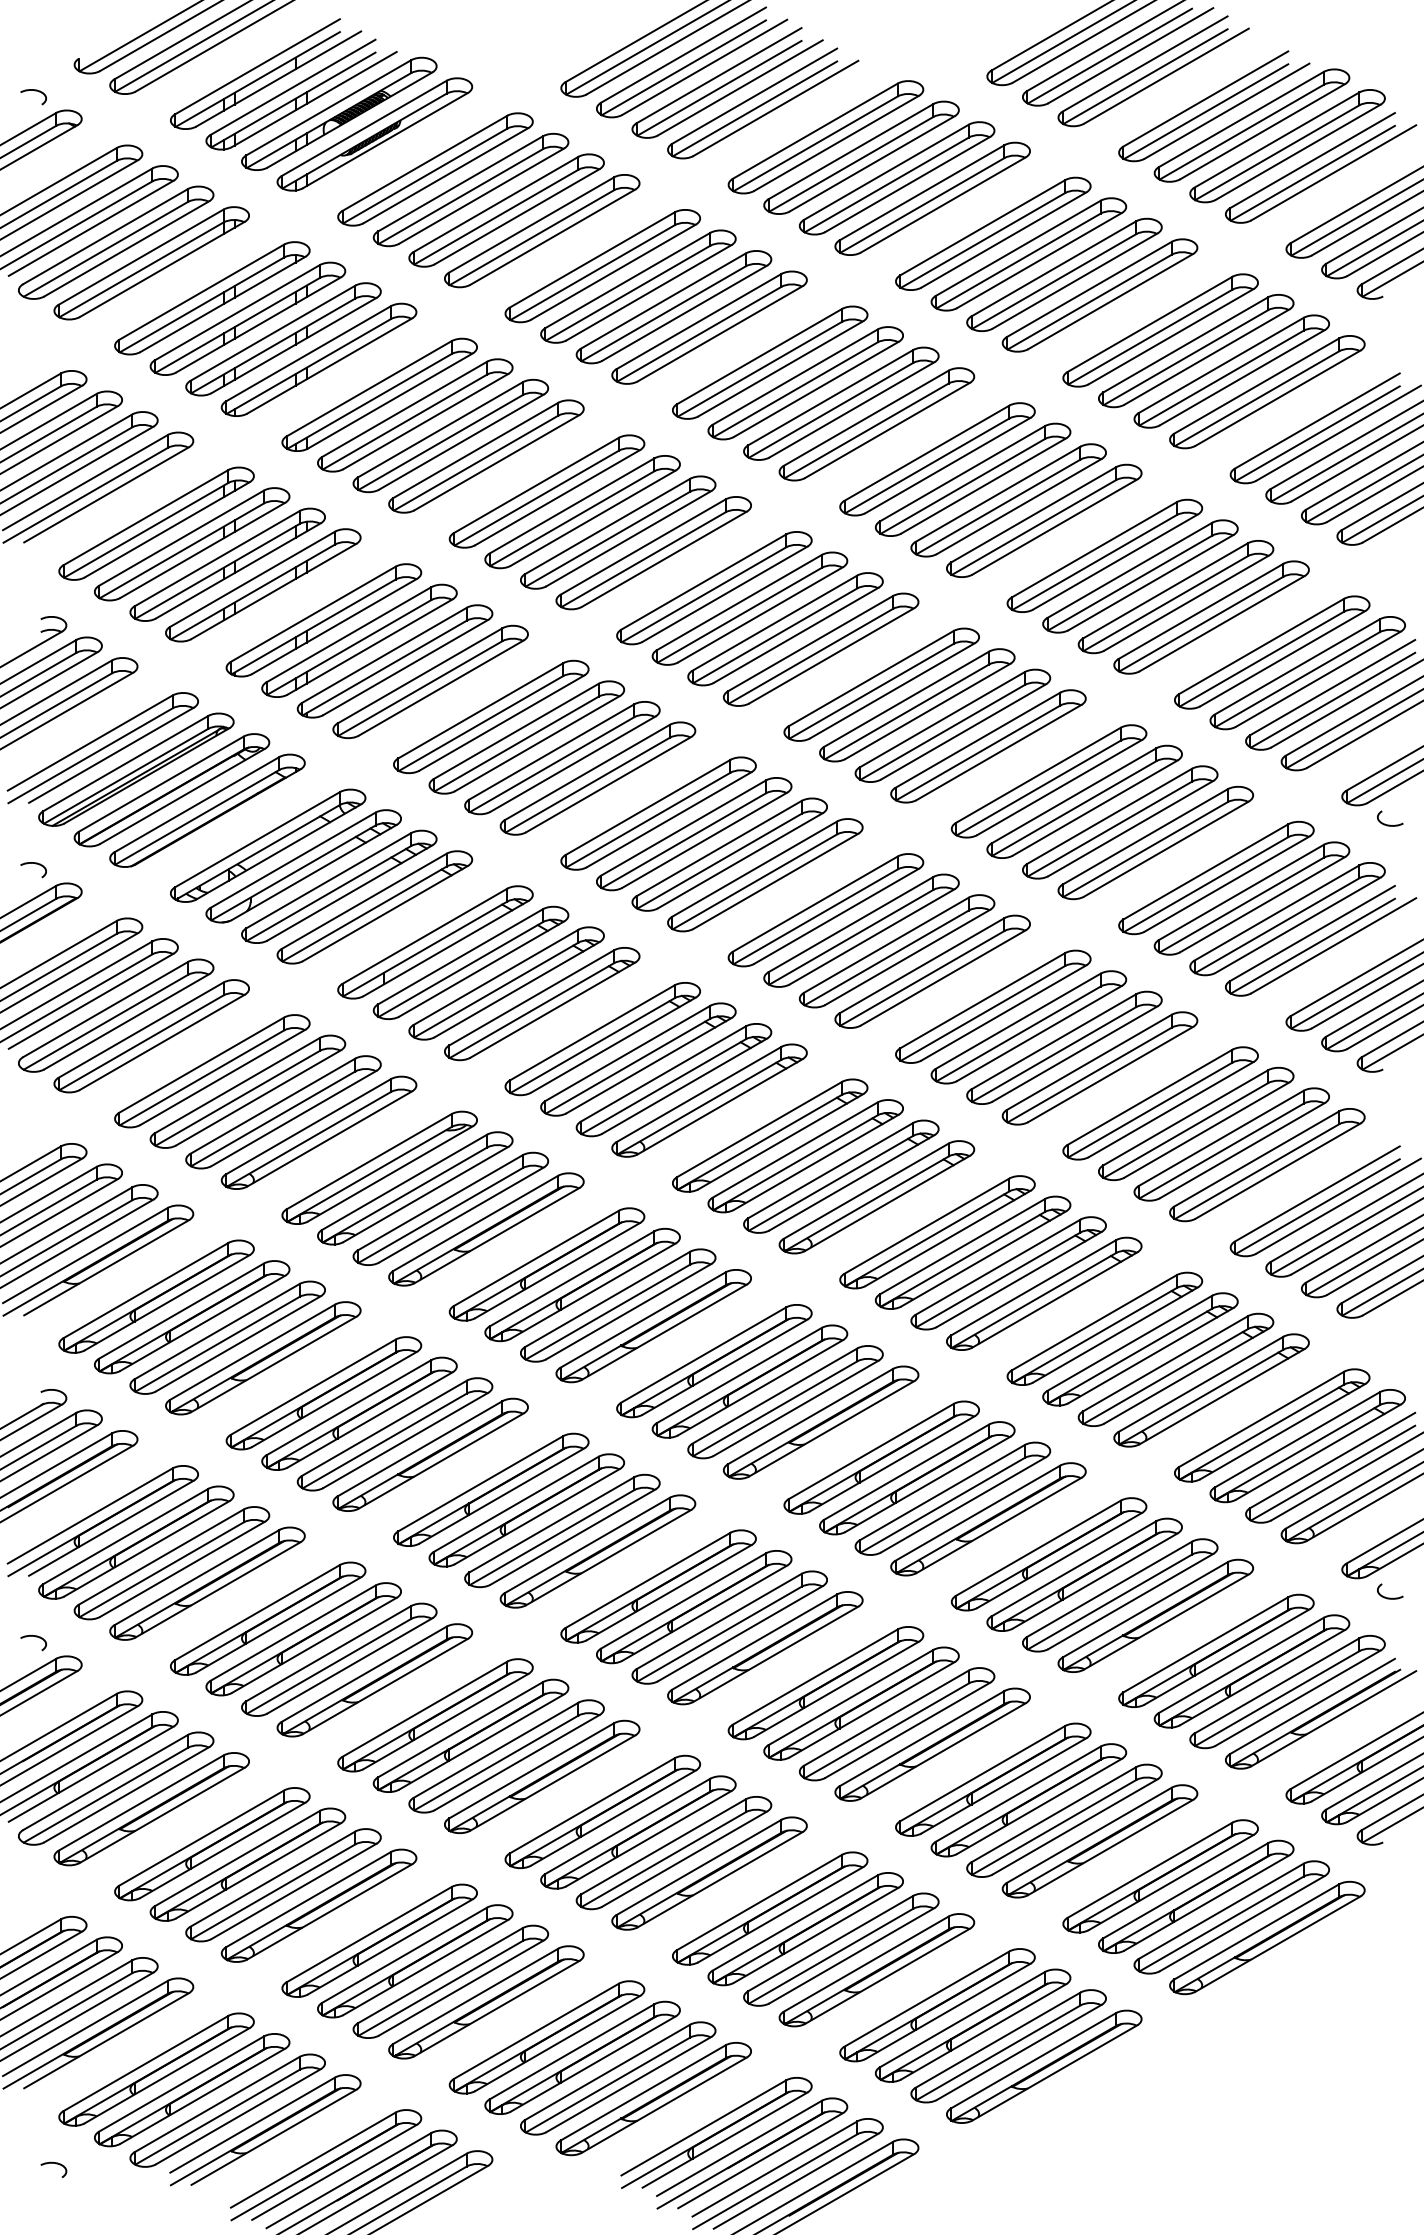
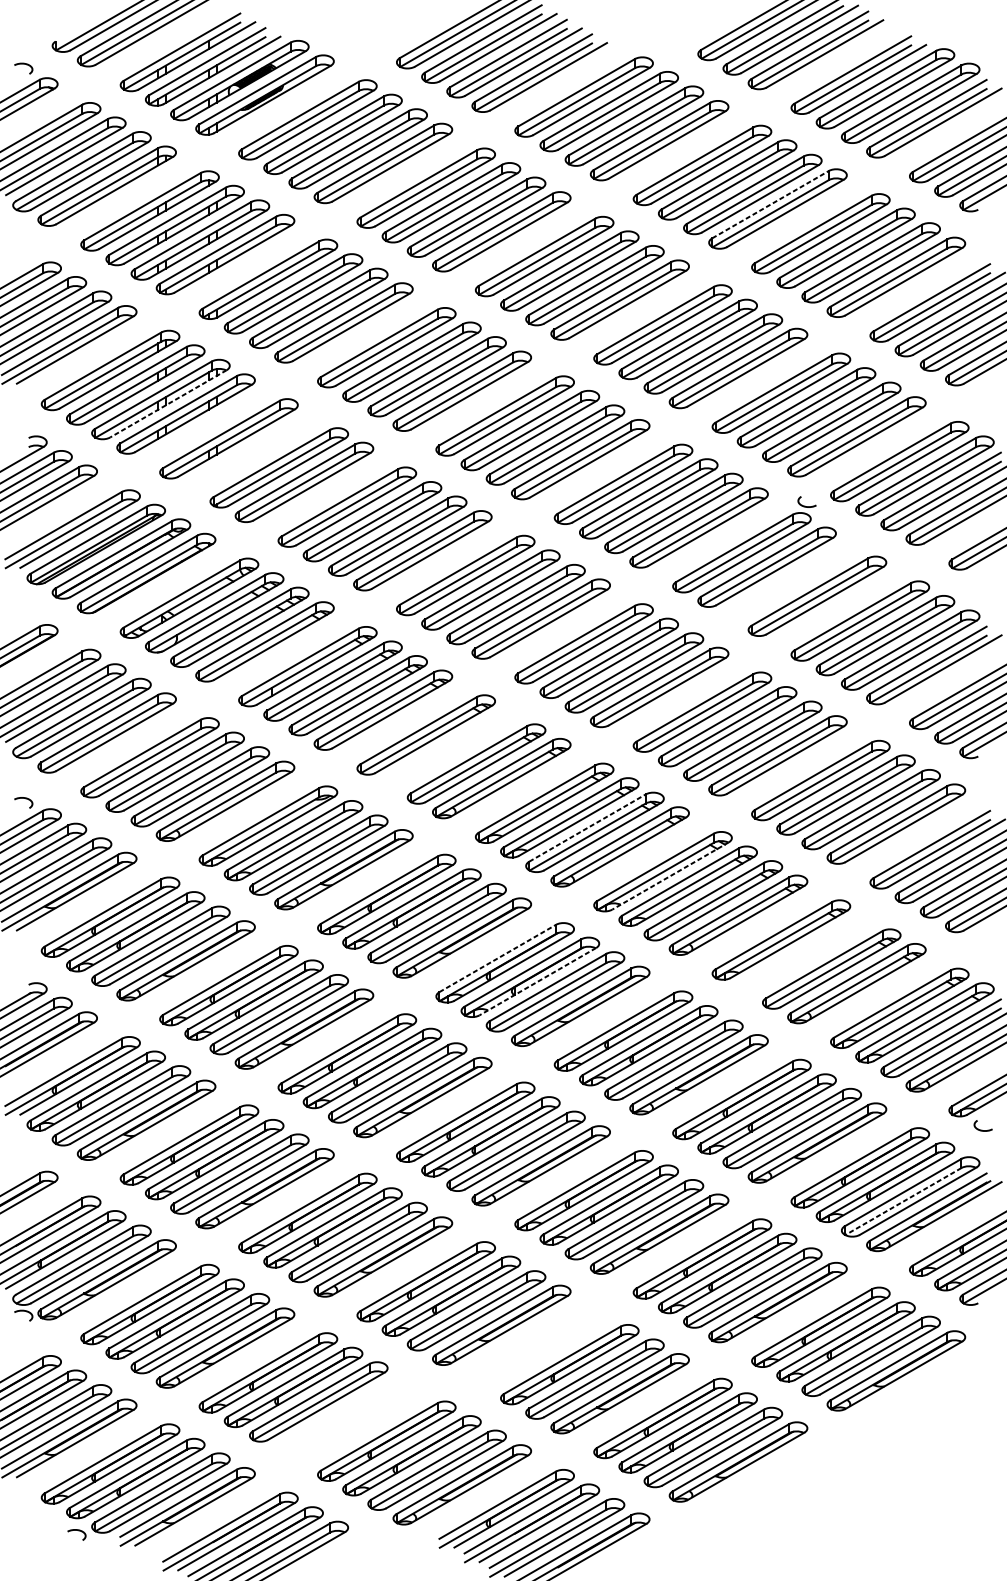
line: (1089, 289) -> (770, 204), solid -> dashed
line: (237, 571) -> (167, 404), solid -> dashed
part: (359, 640) -> (254, 453), removed
part: (1120, 822) -> (792, 581), removed
curve: (1389, 824) -> (806, 506), moved
curve: (35, 864) -> (24, 798), moved
part: (638, 1059) -> (451, 749), removed
line: (831, 1170) -> (588, 827), solid -> dashed
line: (947, 1238) -> (670, 876), solid -> dashed
part: (1140, 1349) -> (806, 954), removed
line: (704, 1354) -> (498, 958), solid -> dashed
line: (760, 1388) -> (537, 982), solid -> dashed
curve: (35, 1637) -> (24, 1311), moved
line: (1277, 1698) -> (903, 1201), solid -> dashed
part: (770, 1908) -> (544, 1350), removed
part: (486, 2002) -> (343, 1416), removed
curve: (56, 2164) -> (78, 1531), moved

